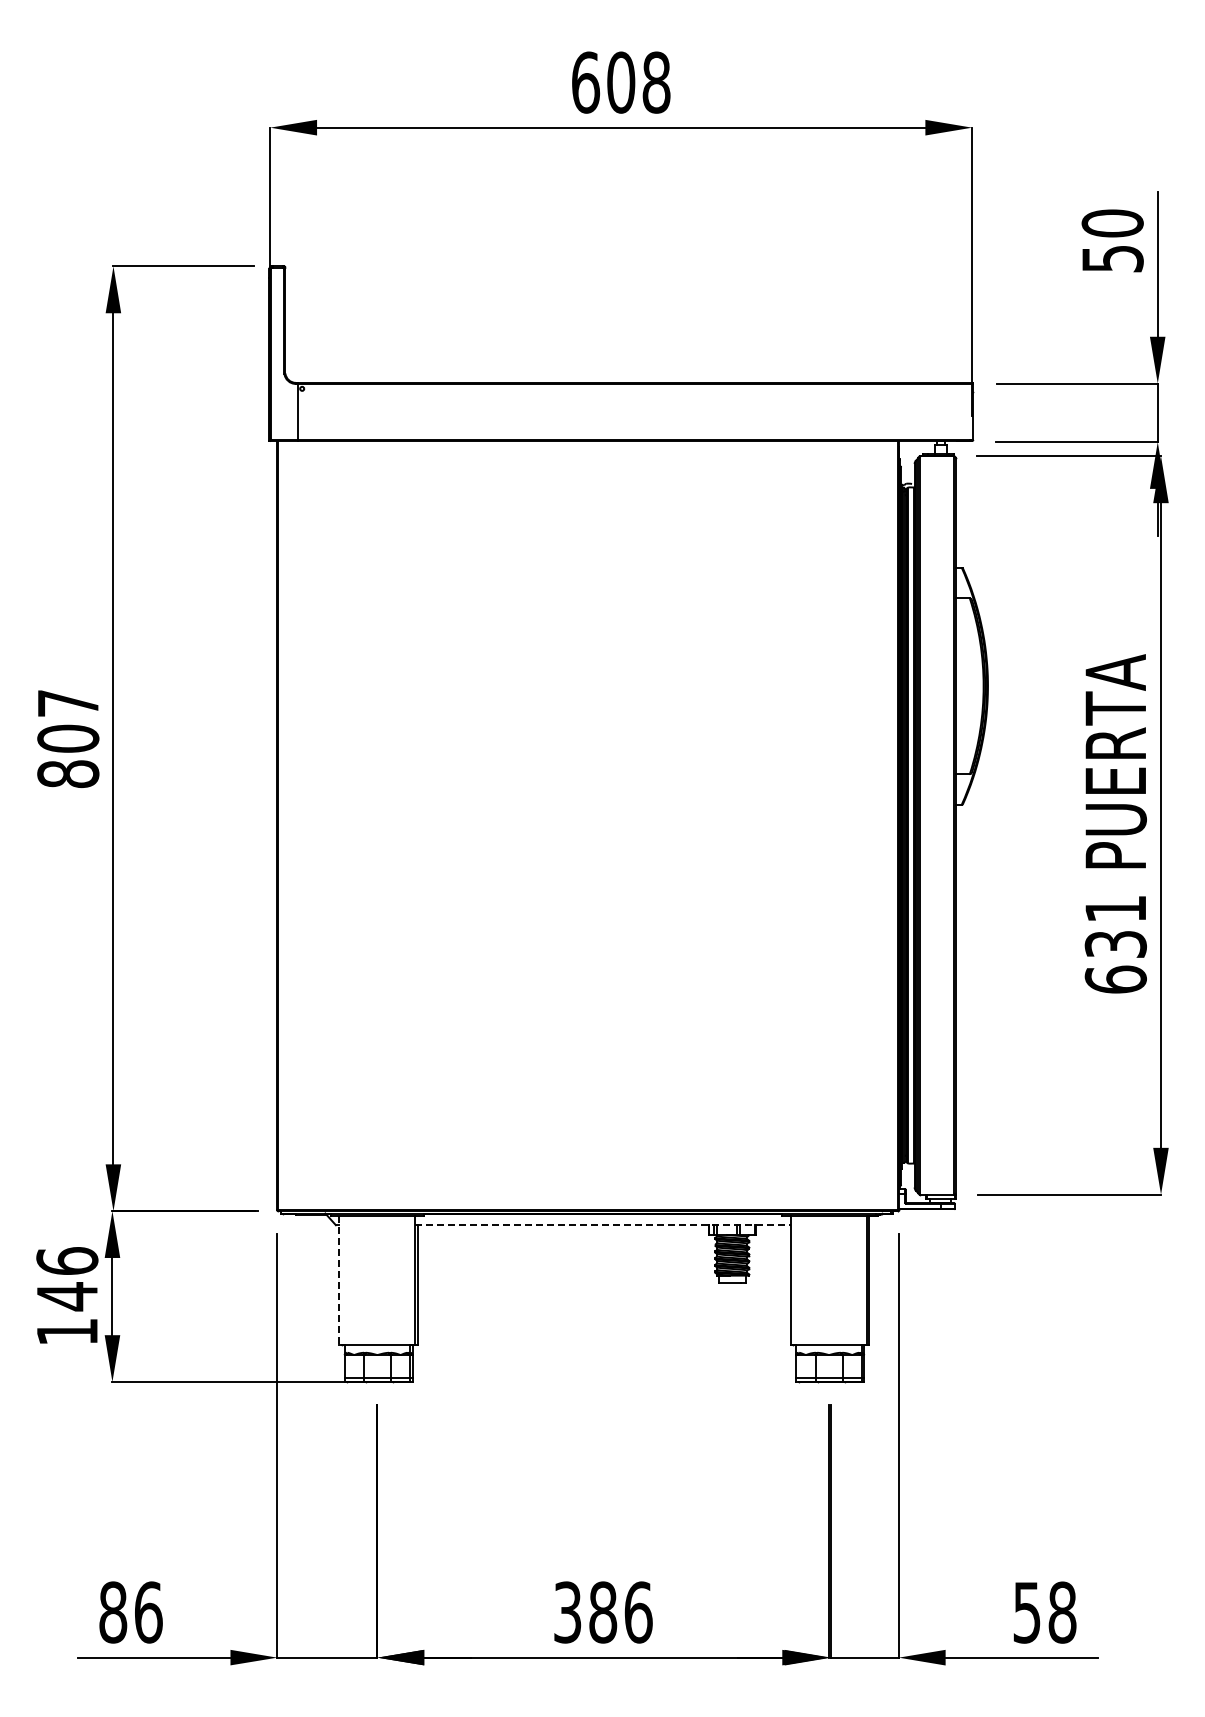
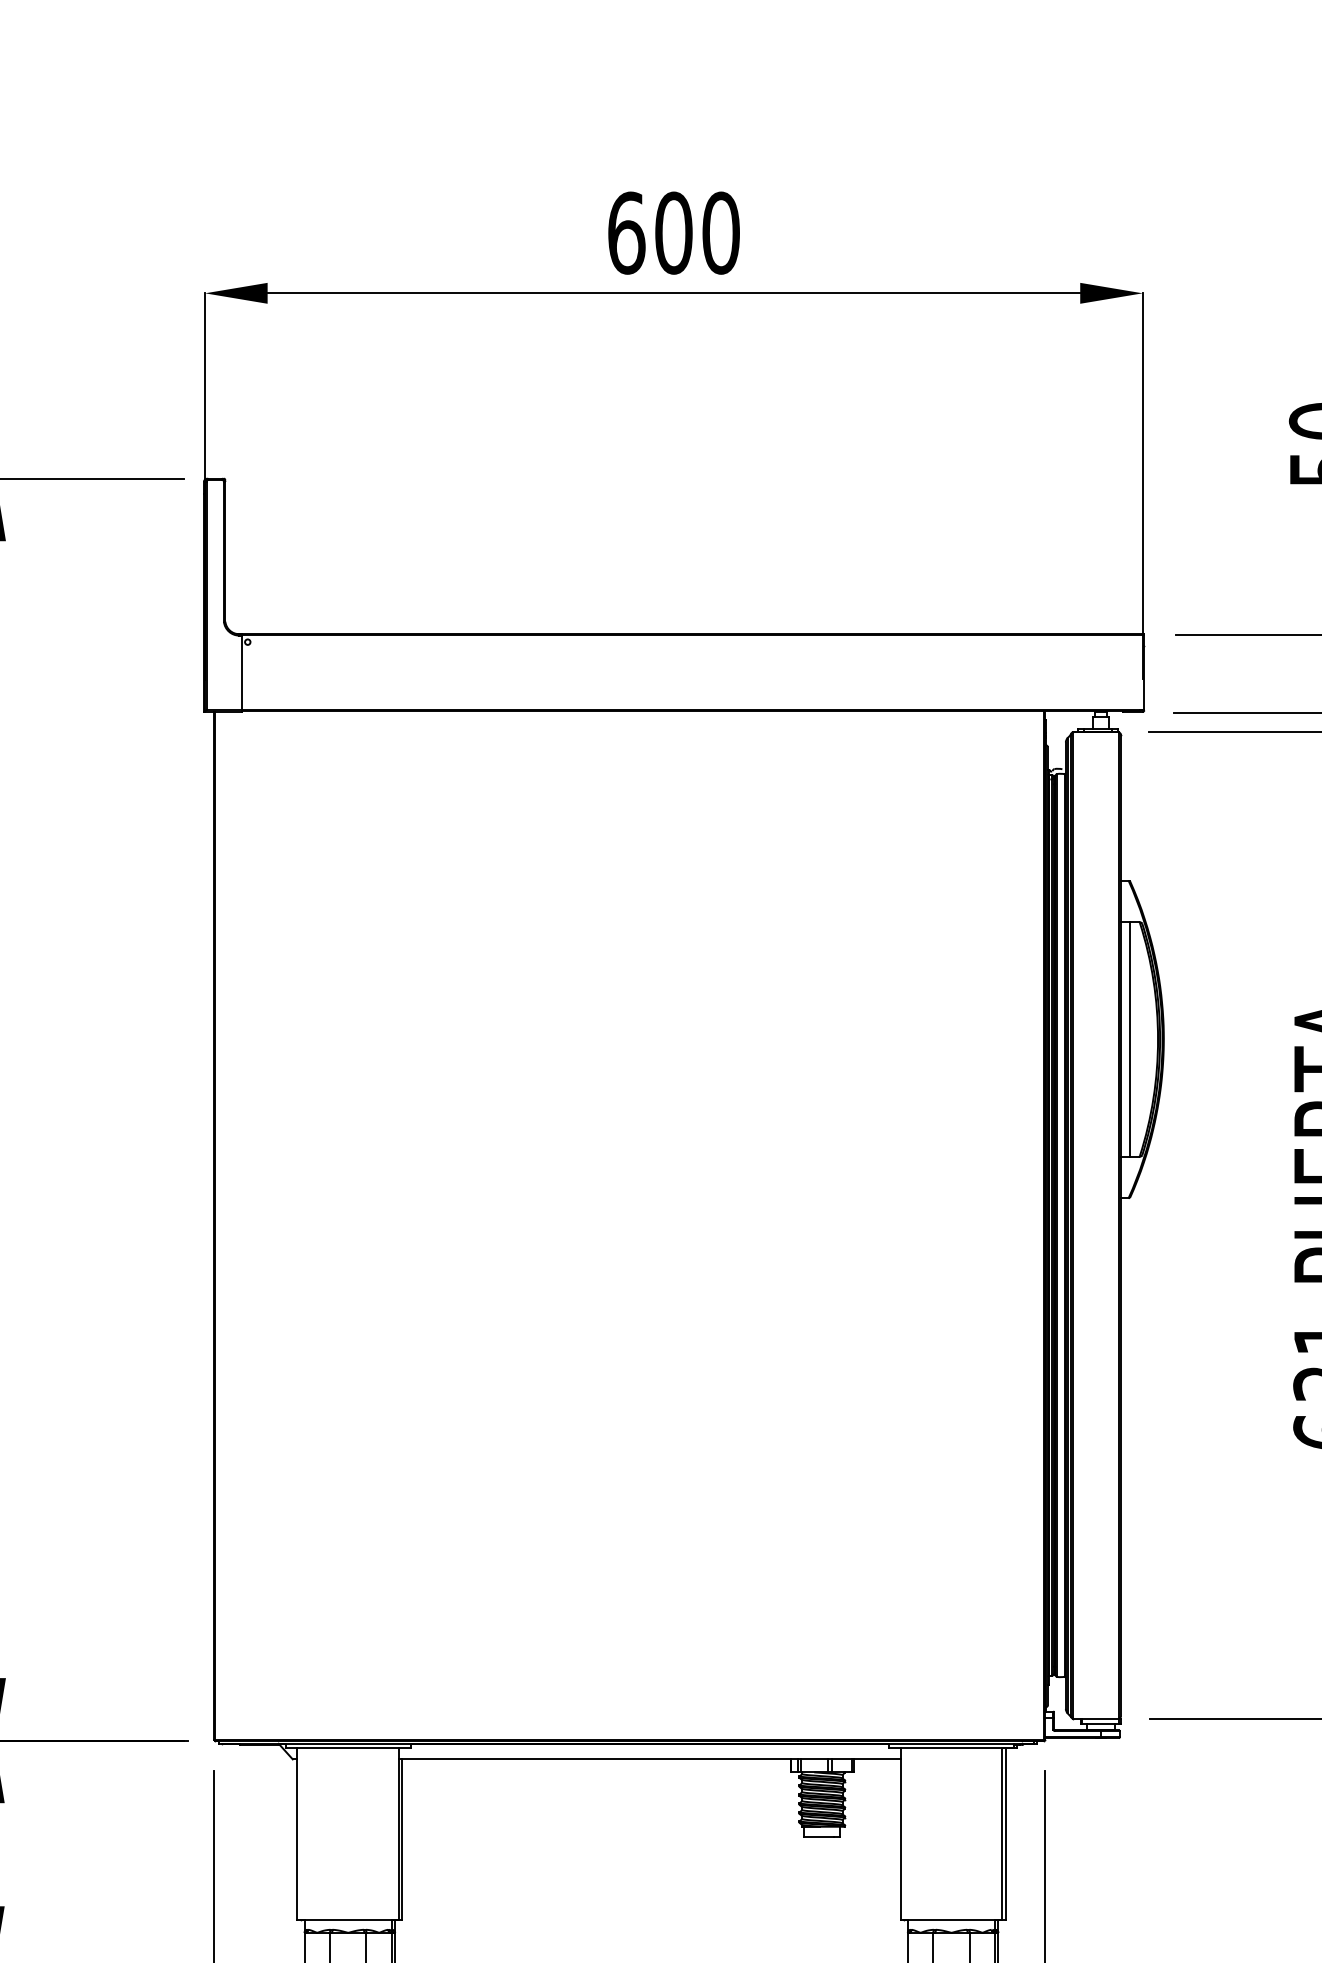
text: (656, 82) -> (721, 232), 608 -> 600
line: (962, 686) -> (1129, 1039), added
line: (603, 1225) -> (650, 1759), dashed -> solid
line: (339, 1281) -> (297, 1834), dashed -> solid

